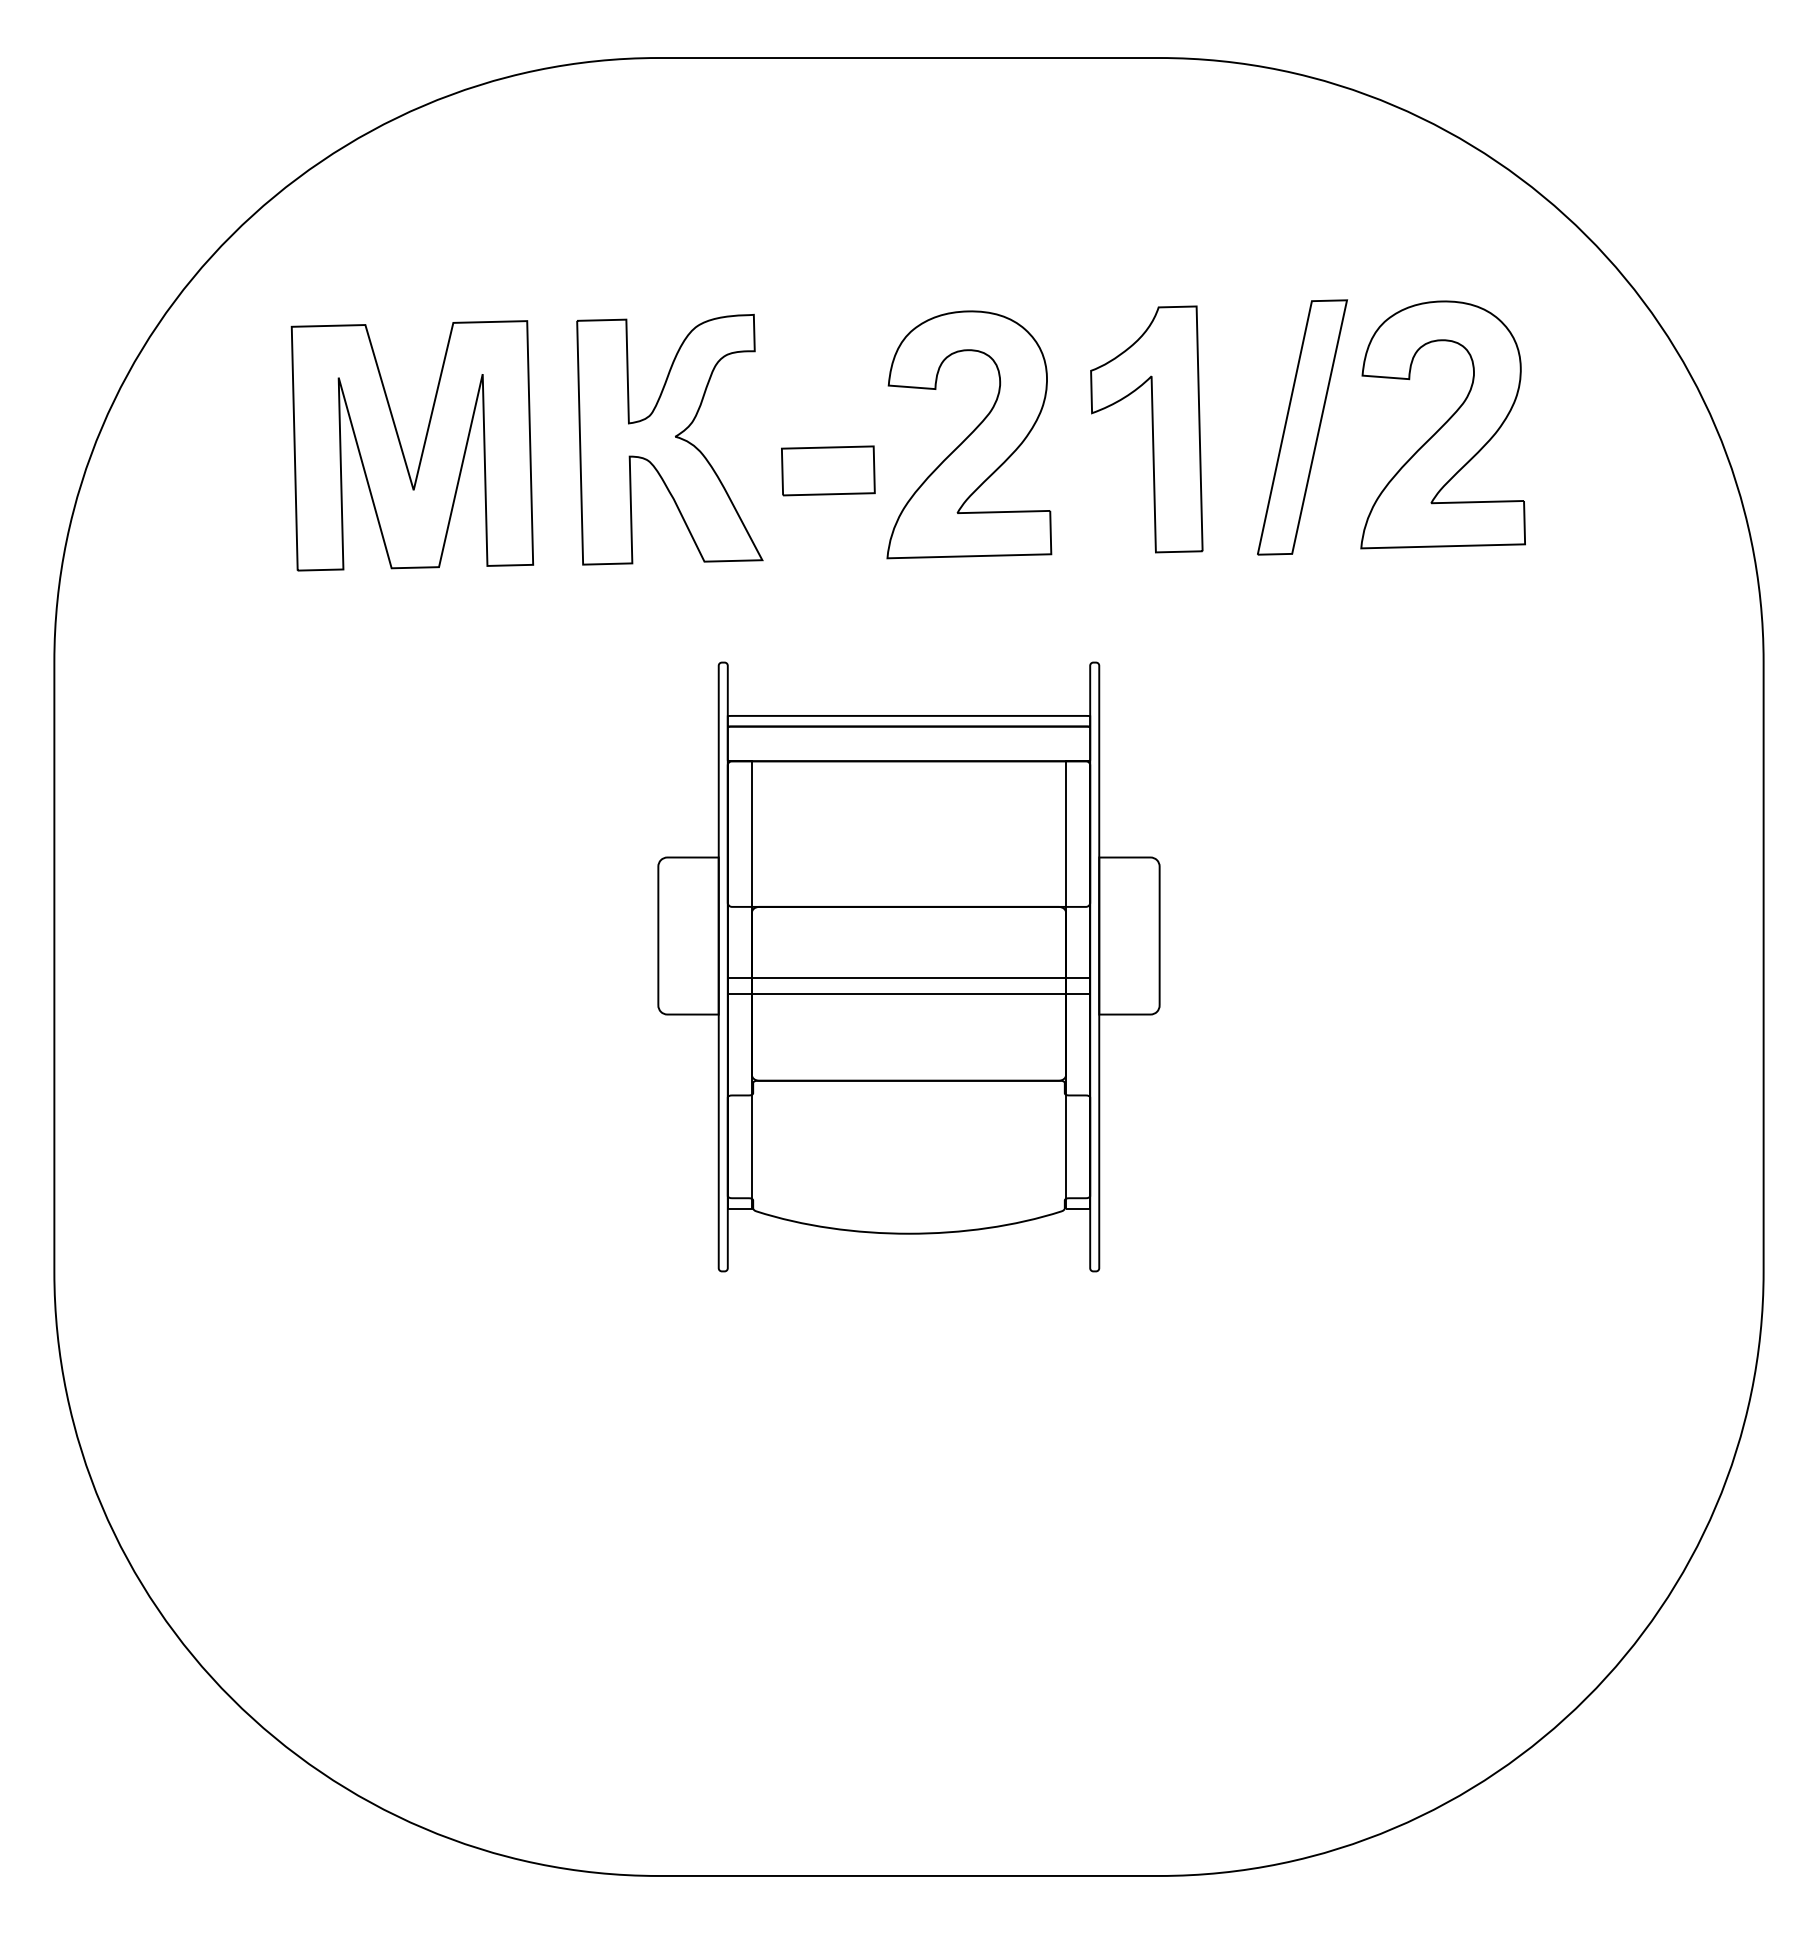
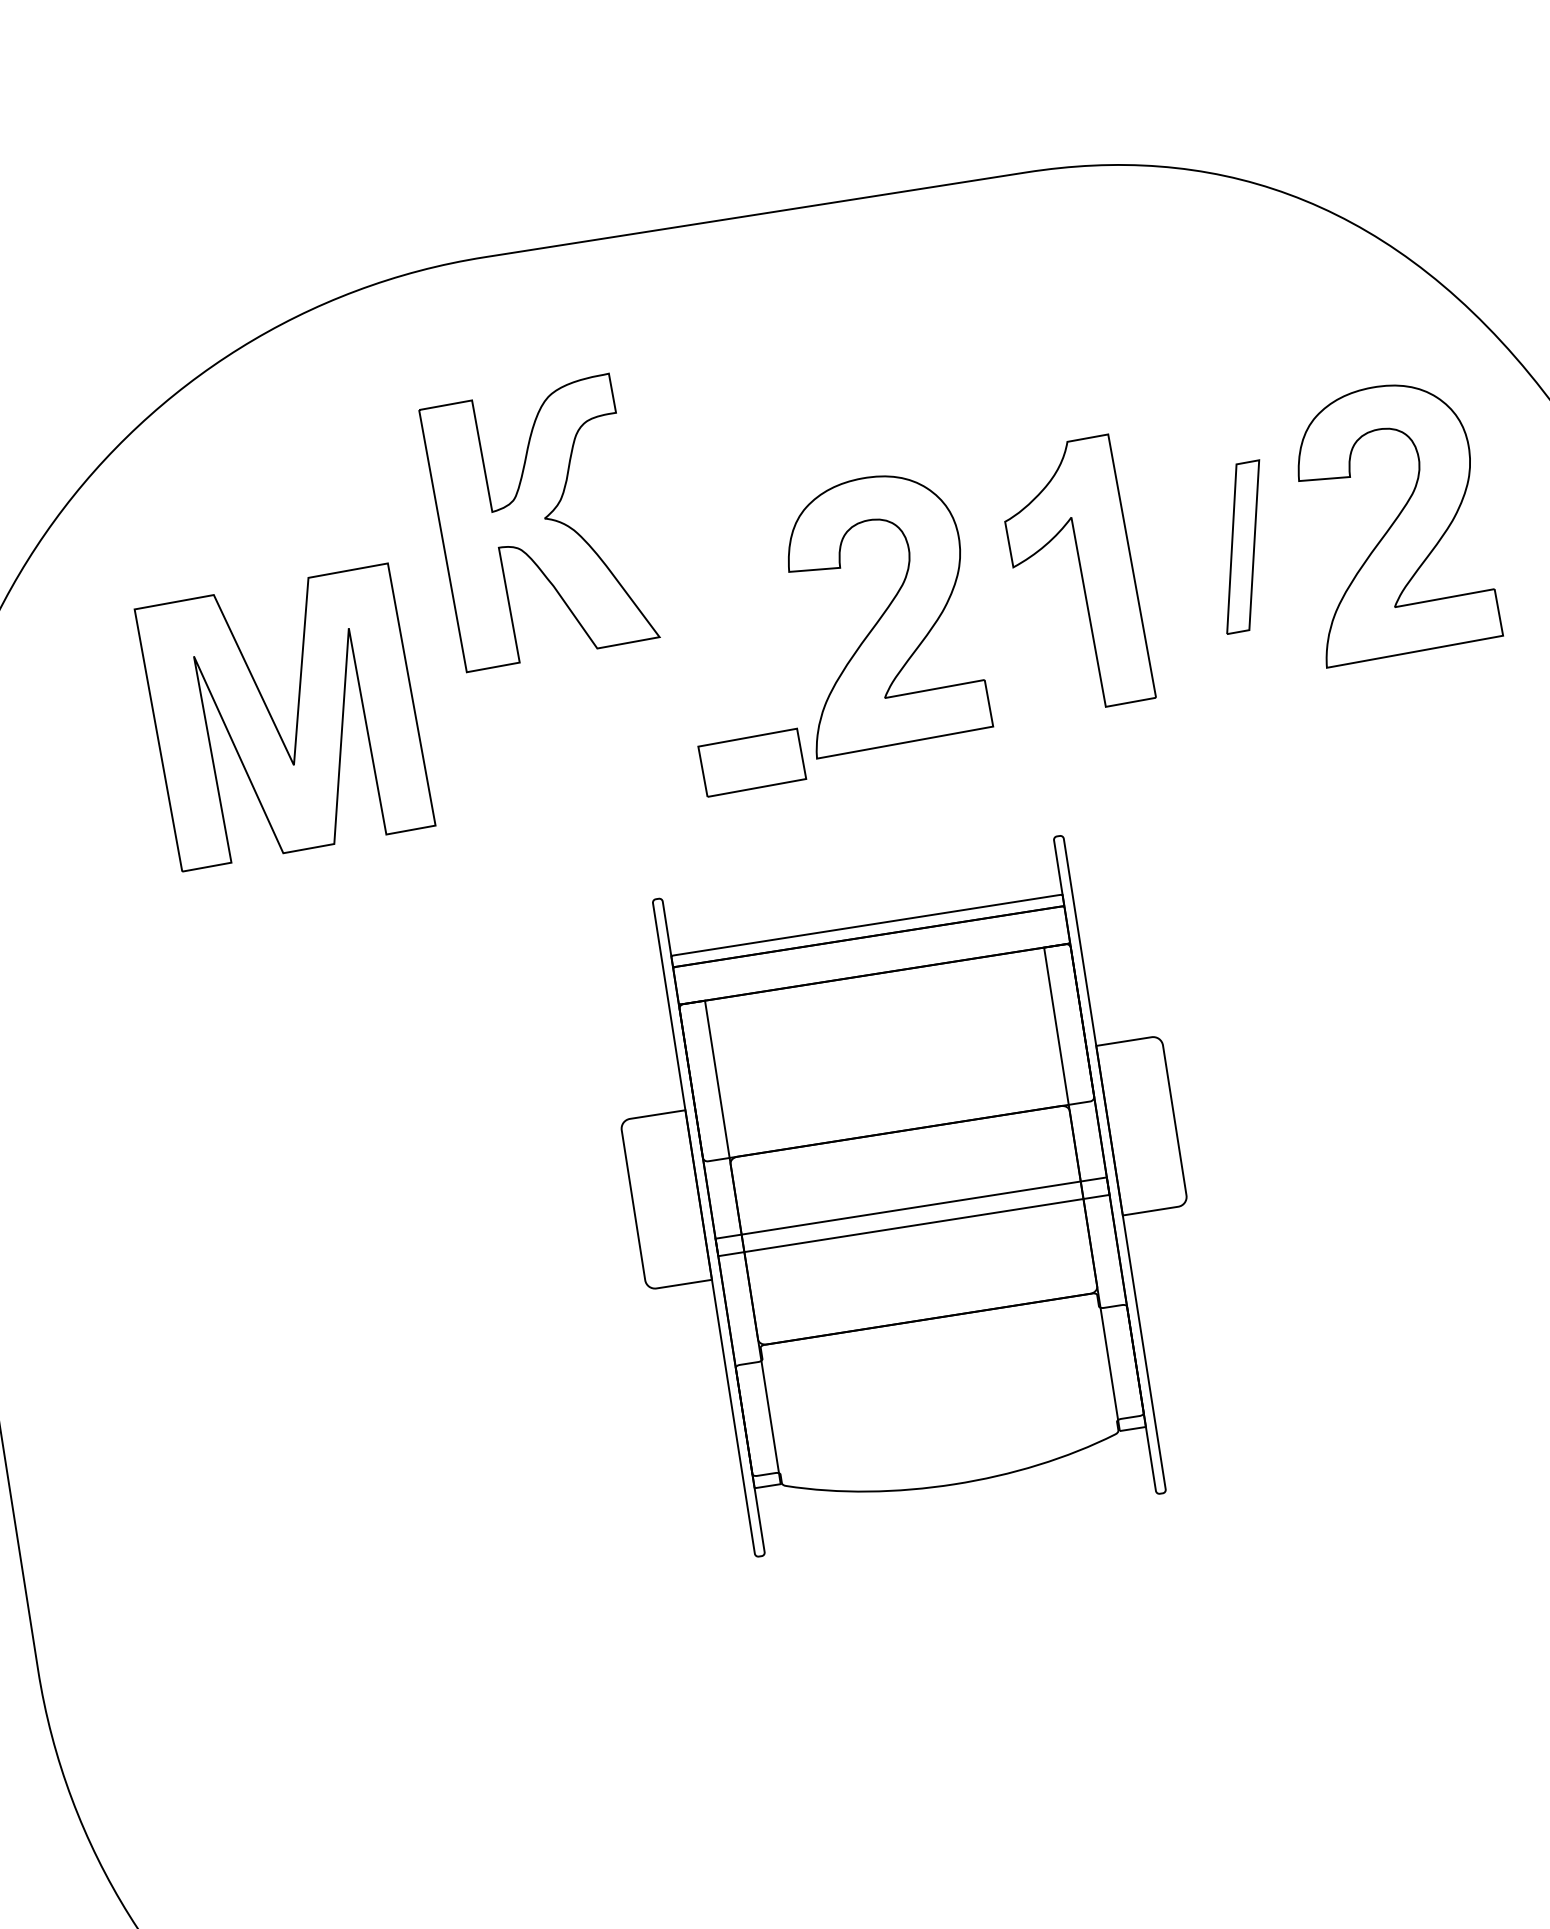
part: (1302, 427) -> (1243, 547), size x0.6
part: (669, 439) -> (538, 522), moved
part: (828, 470) -> (752, 762), moved

